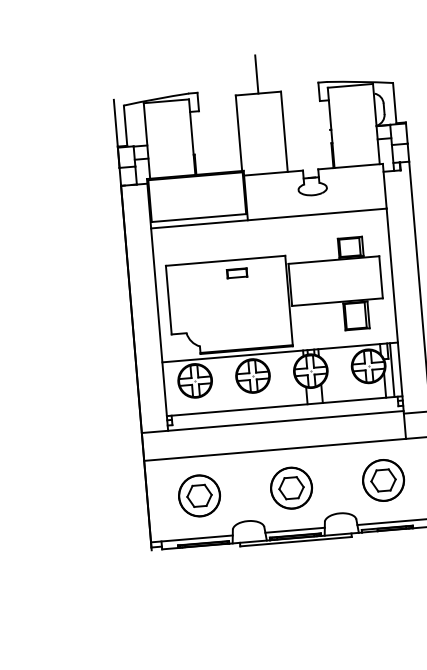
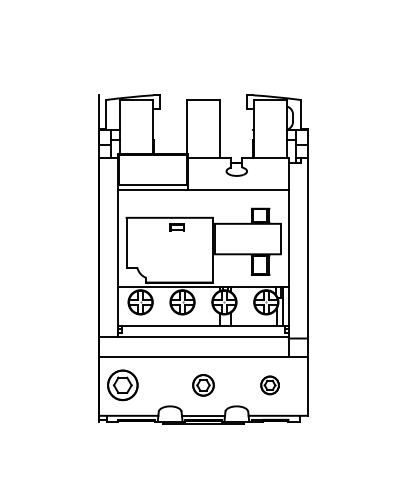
line: (256, 74) -> (203, 85), removed
part: (382, 480) -> (269, 385), size x0.6
part: (291, 488) -> (203, 385), size x0.7
part: (199, 496) -> (122, 385), moved

